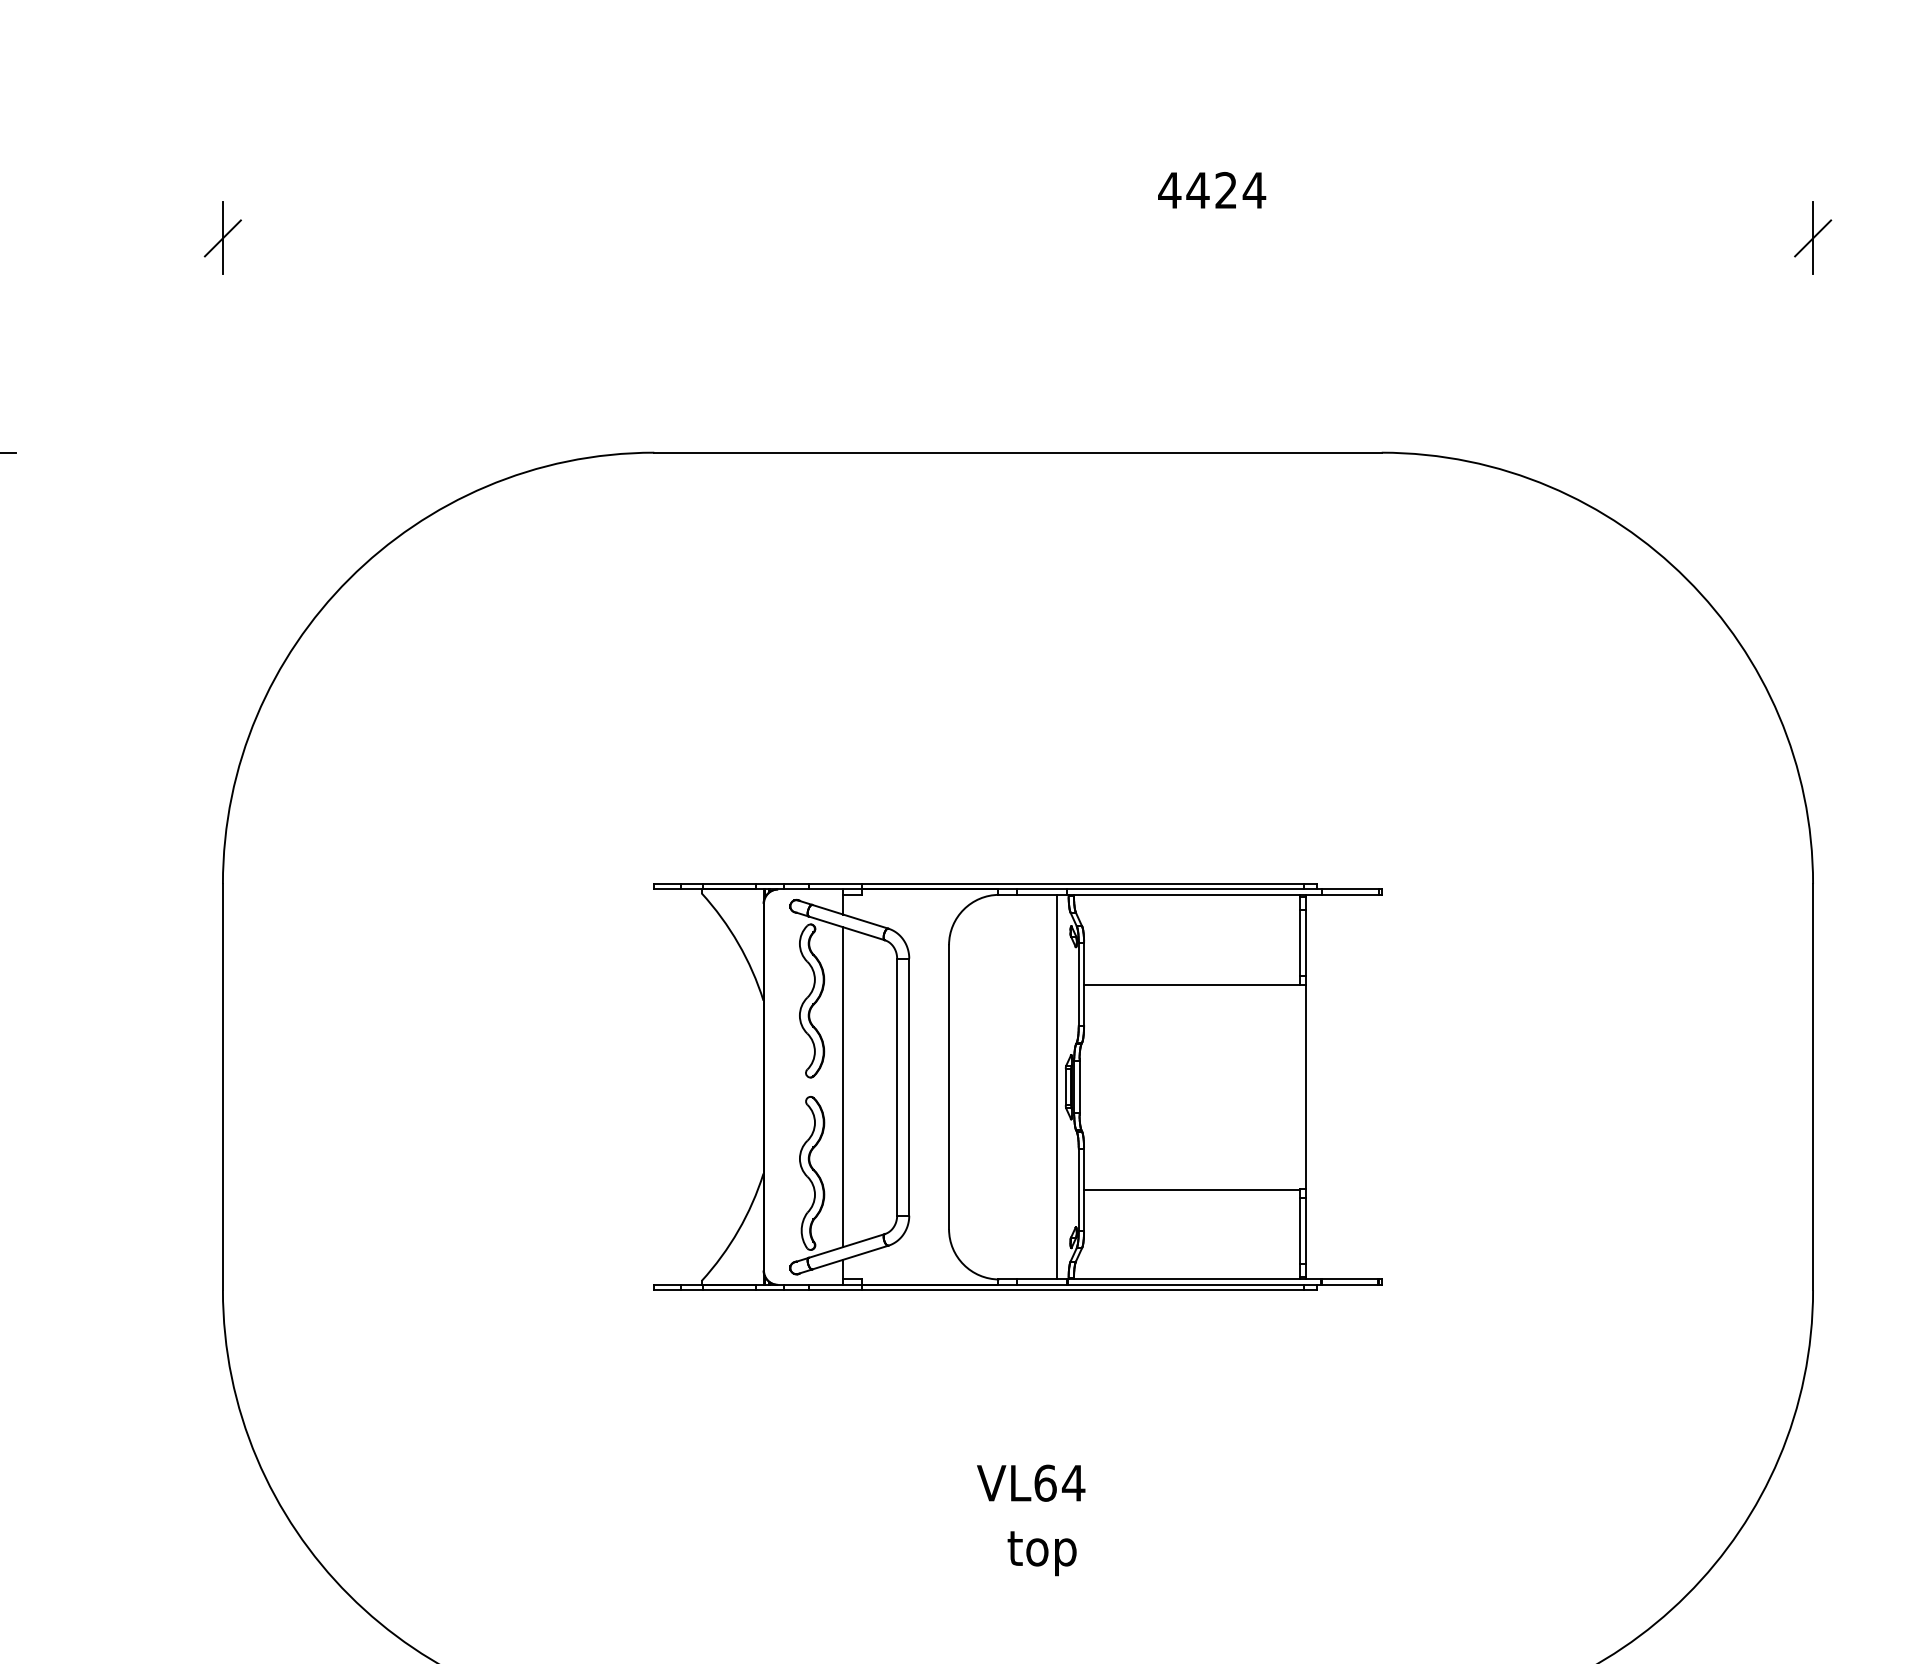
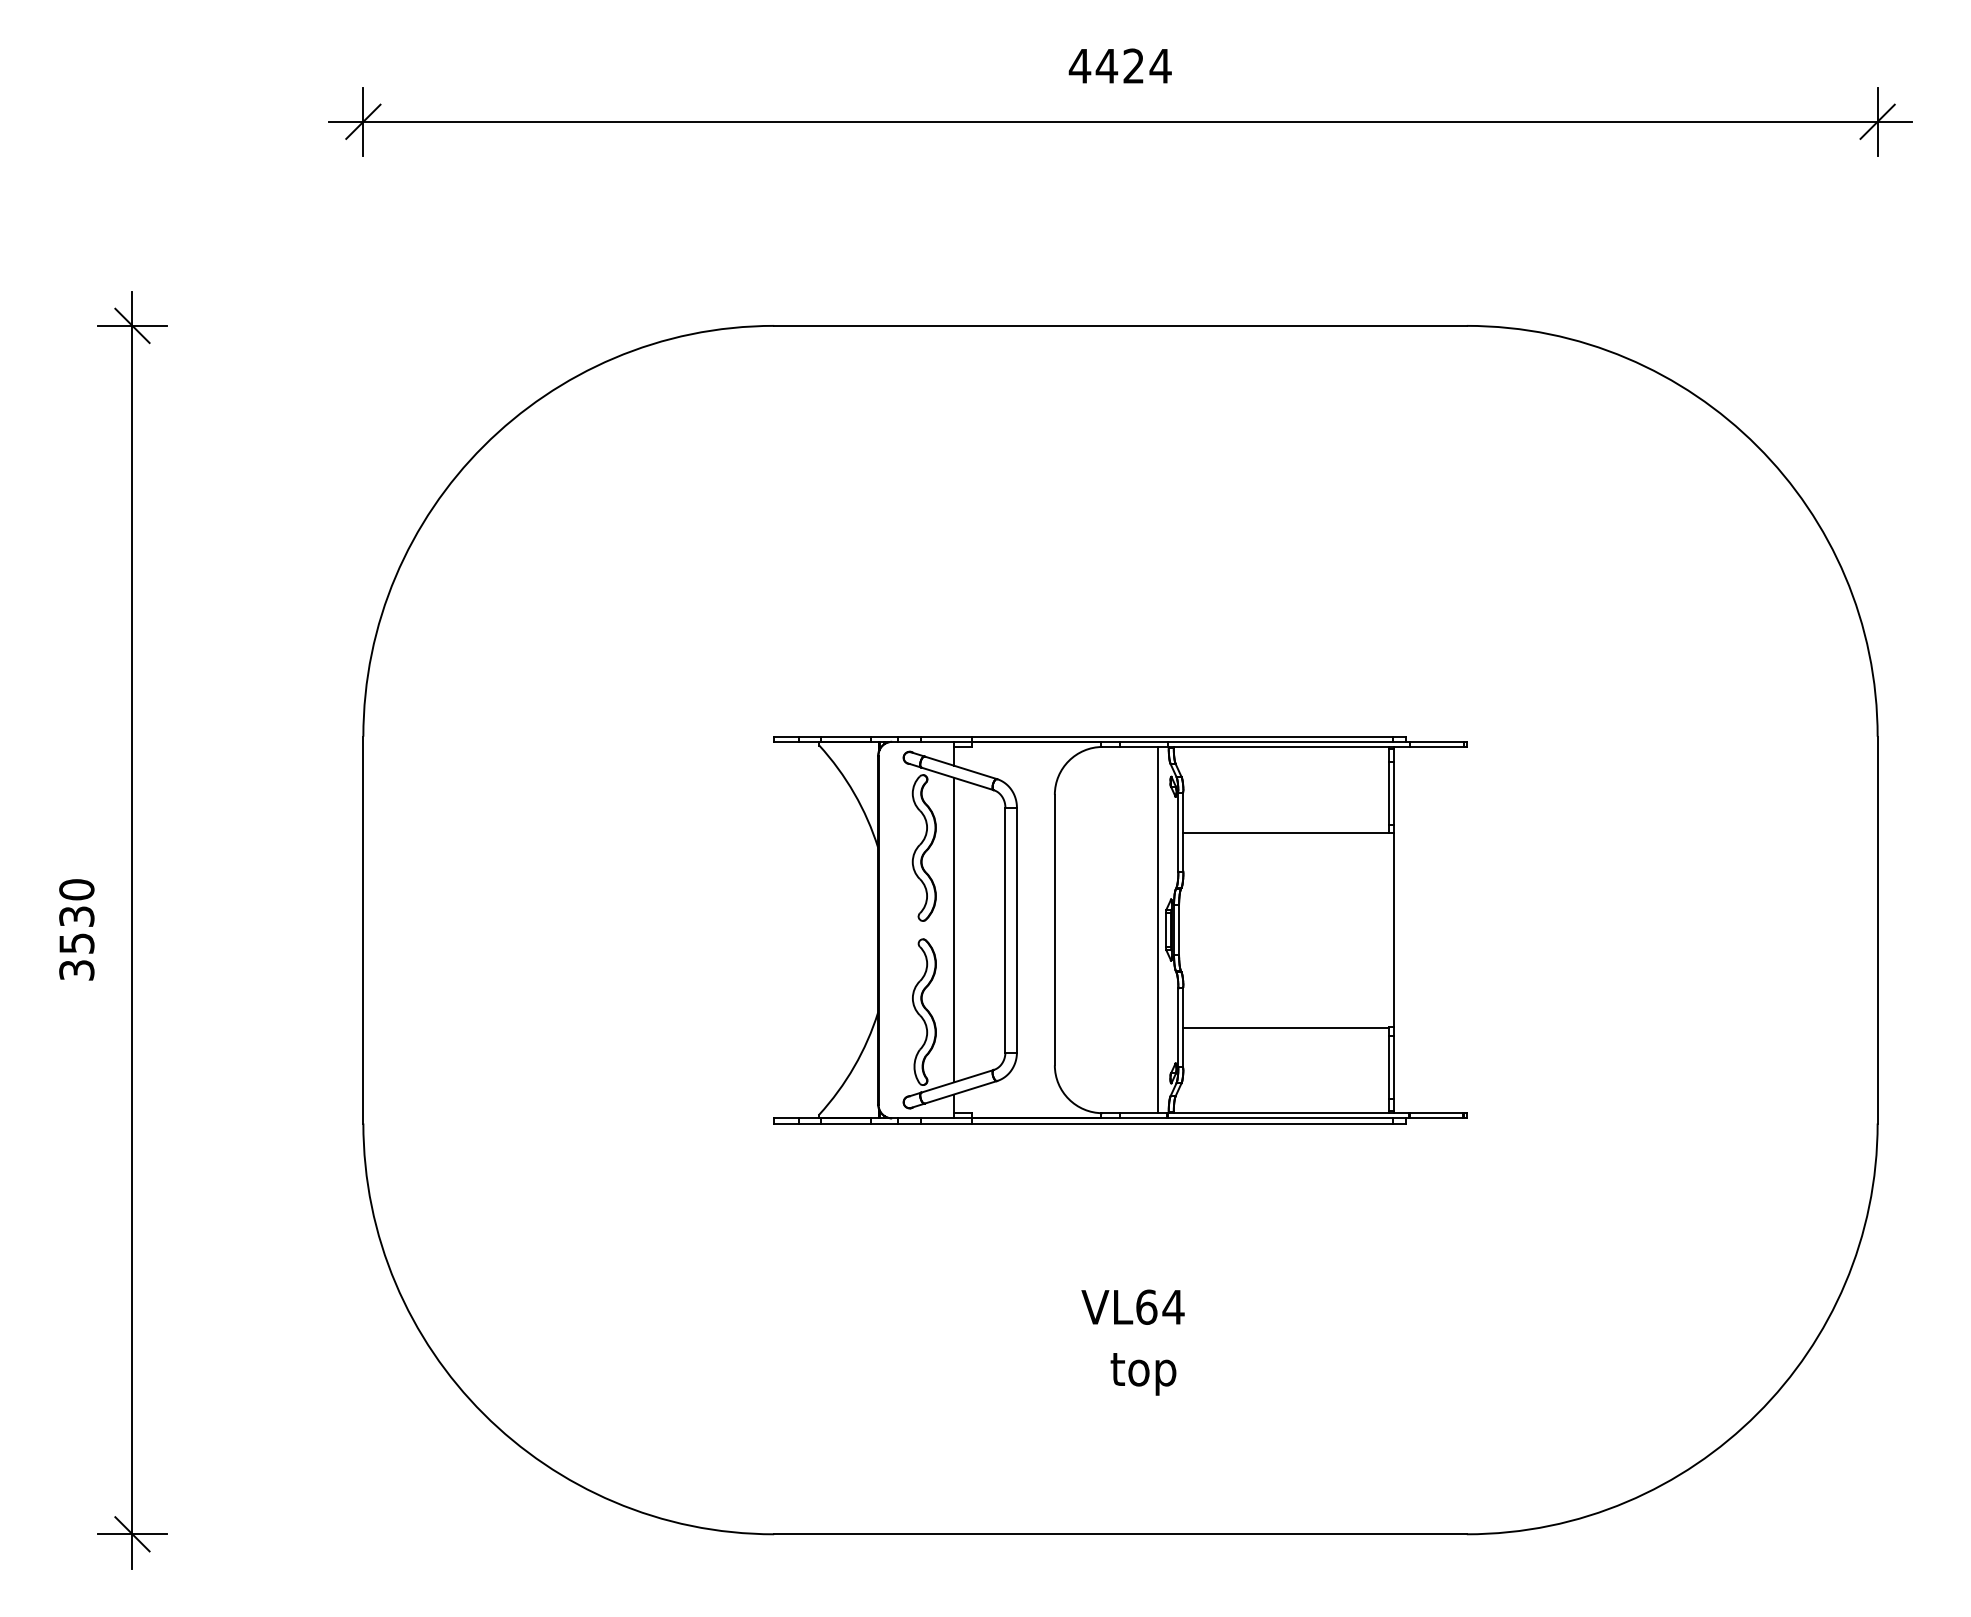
text: (1211, 189) -> (1119, 65), moved
line: (1017, 238) -> (1120, 121), added

